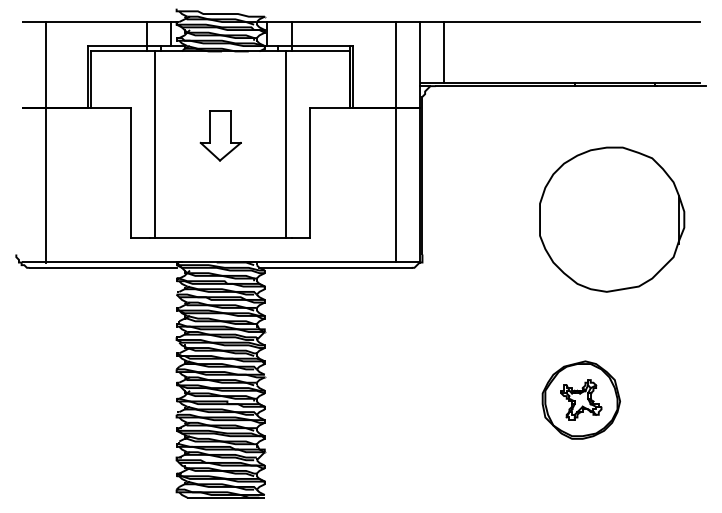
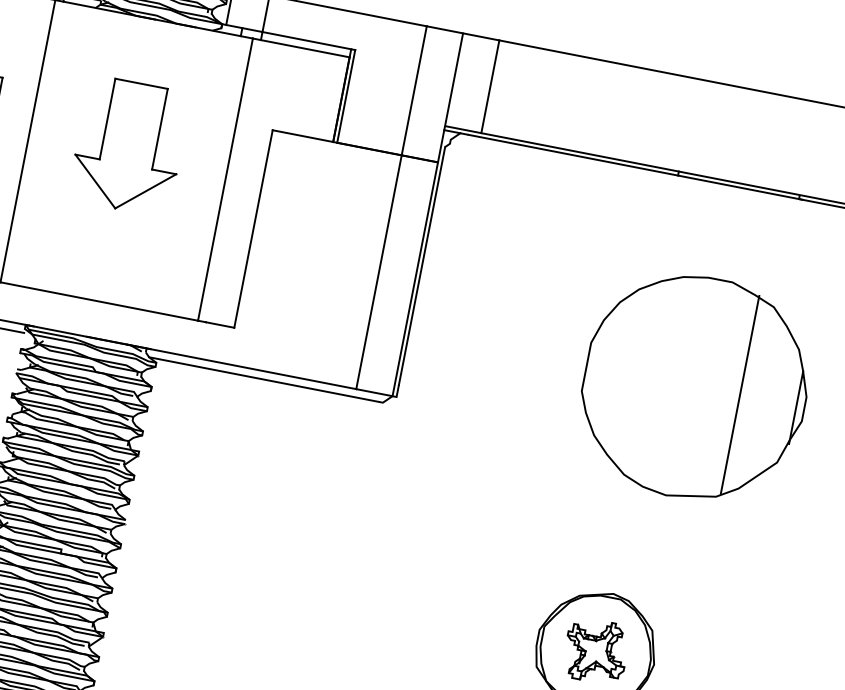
part: (220, 135) -> (129, 146), size x1.67
line: (641, 217) -> (740, 393), added

